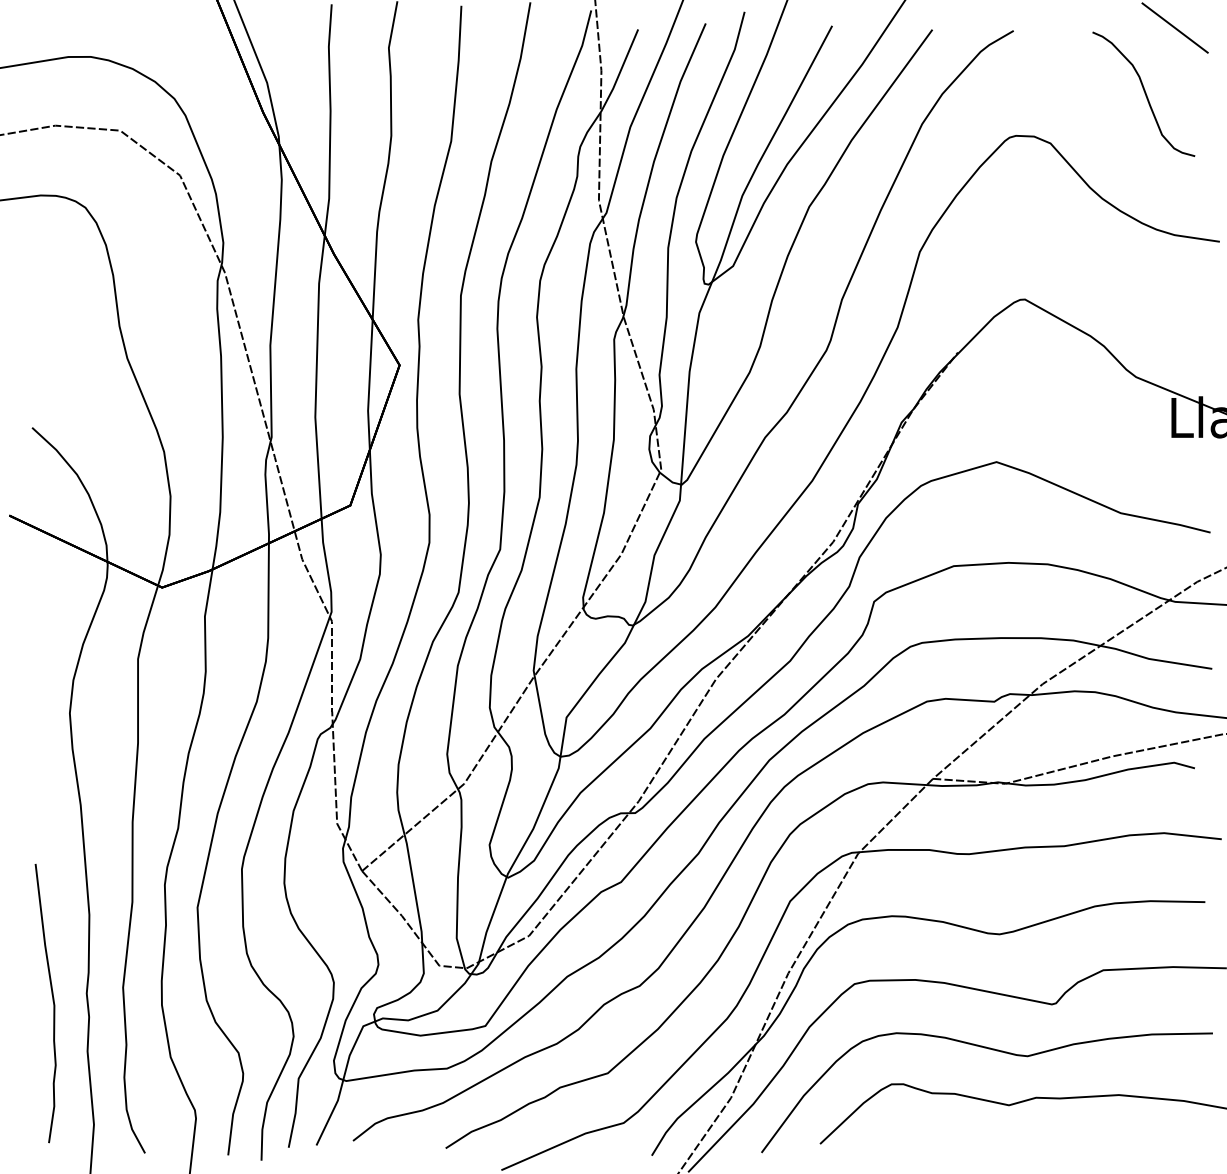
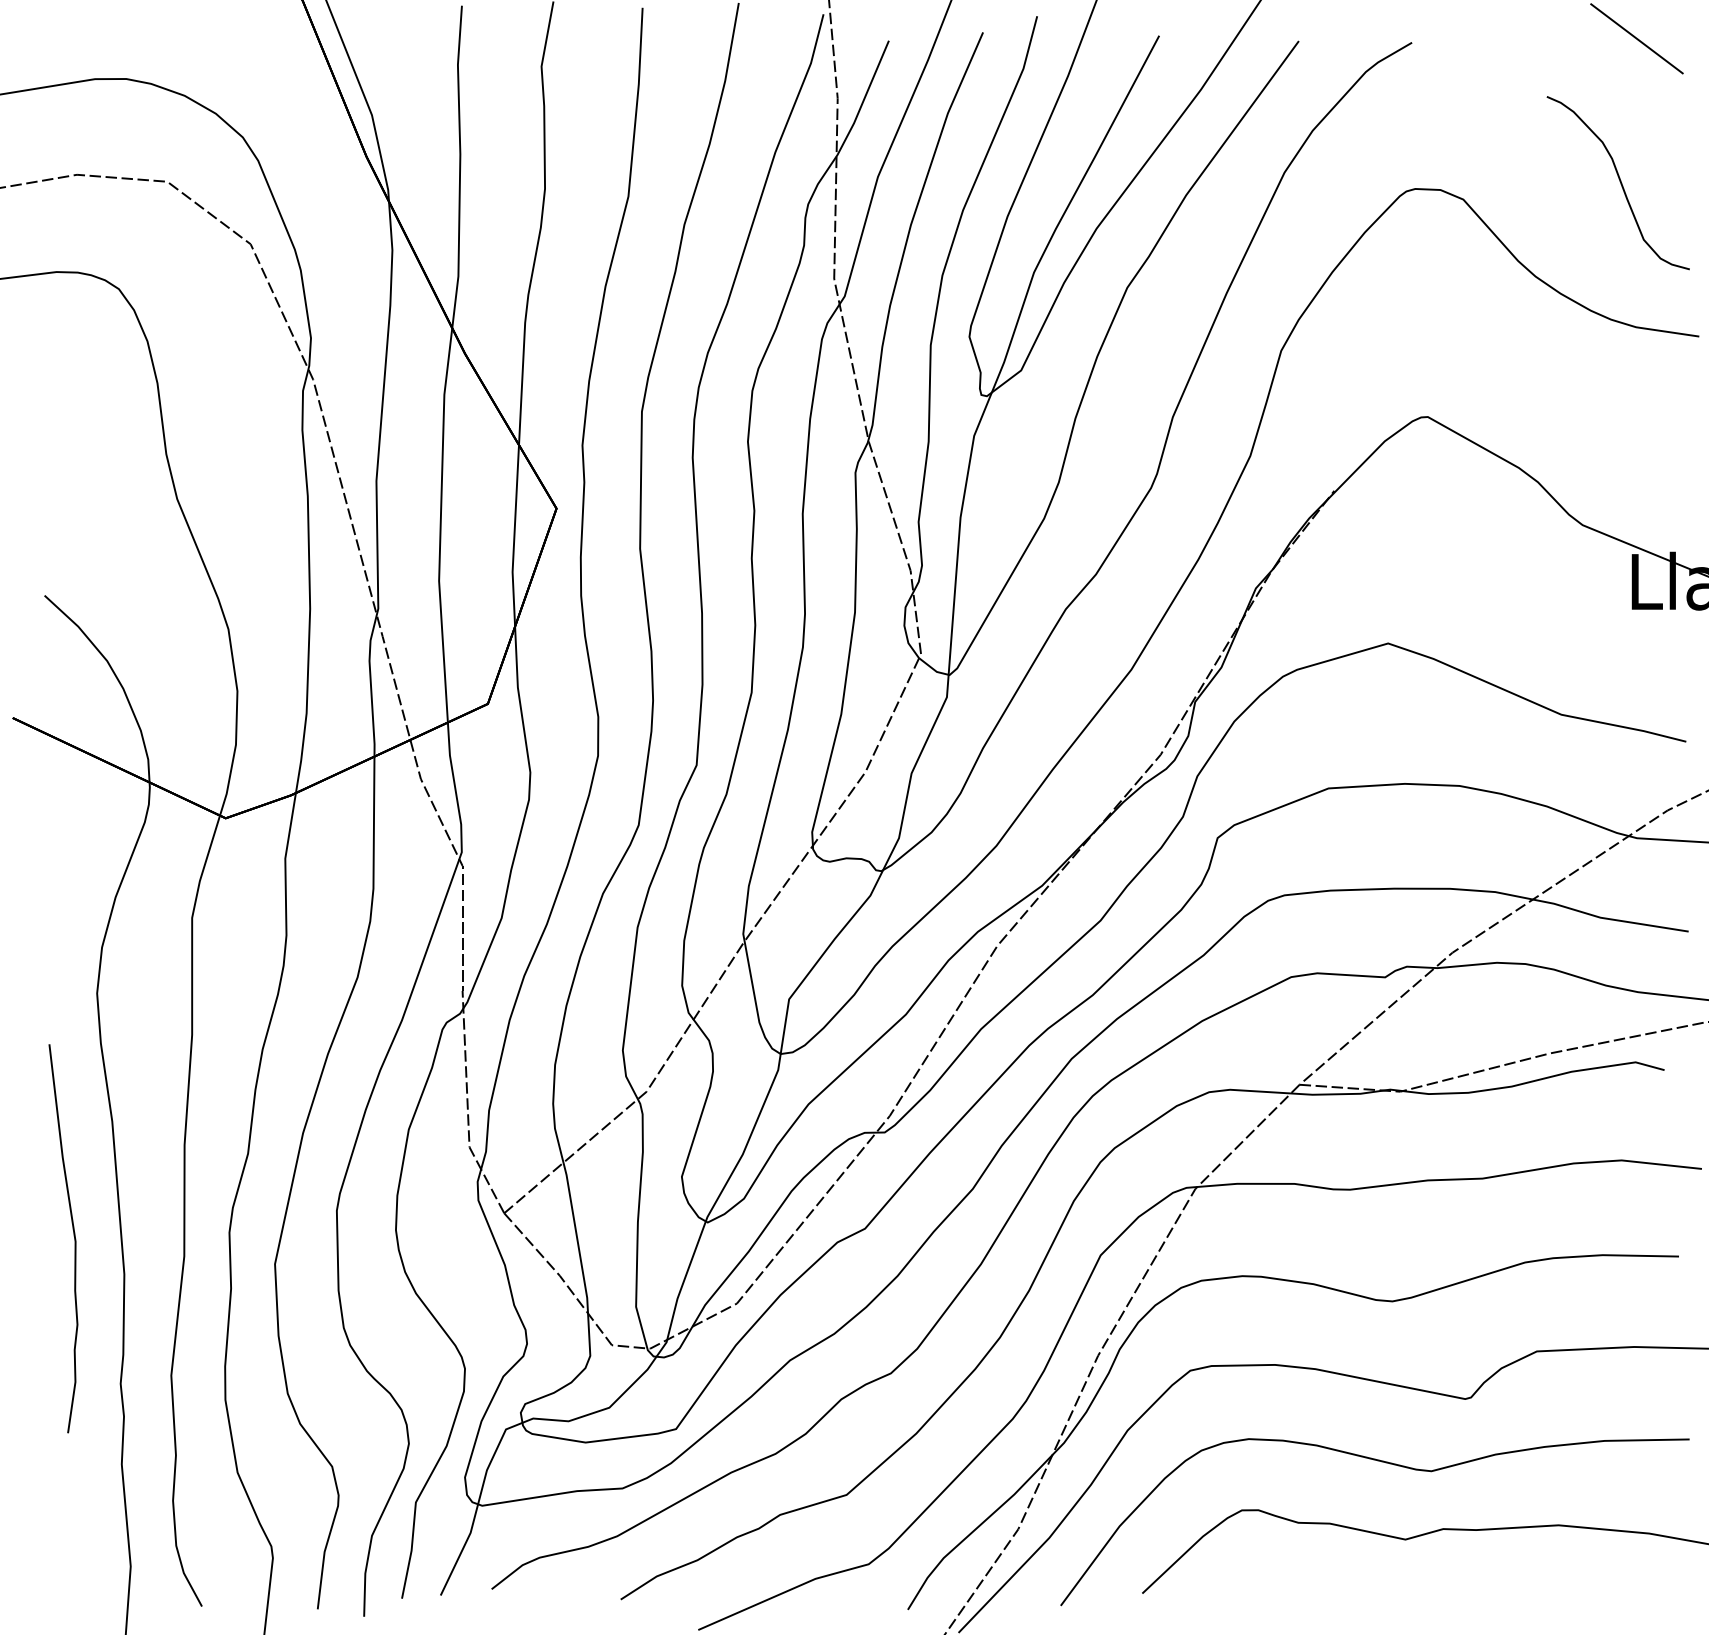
curve: (1144, 93) -> (1619, 181), moved
curve: (52, 1001) -> (73, 1236), moved

